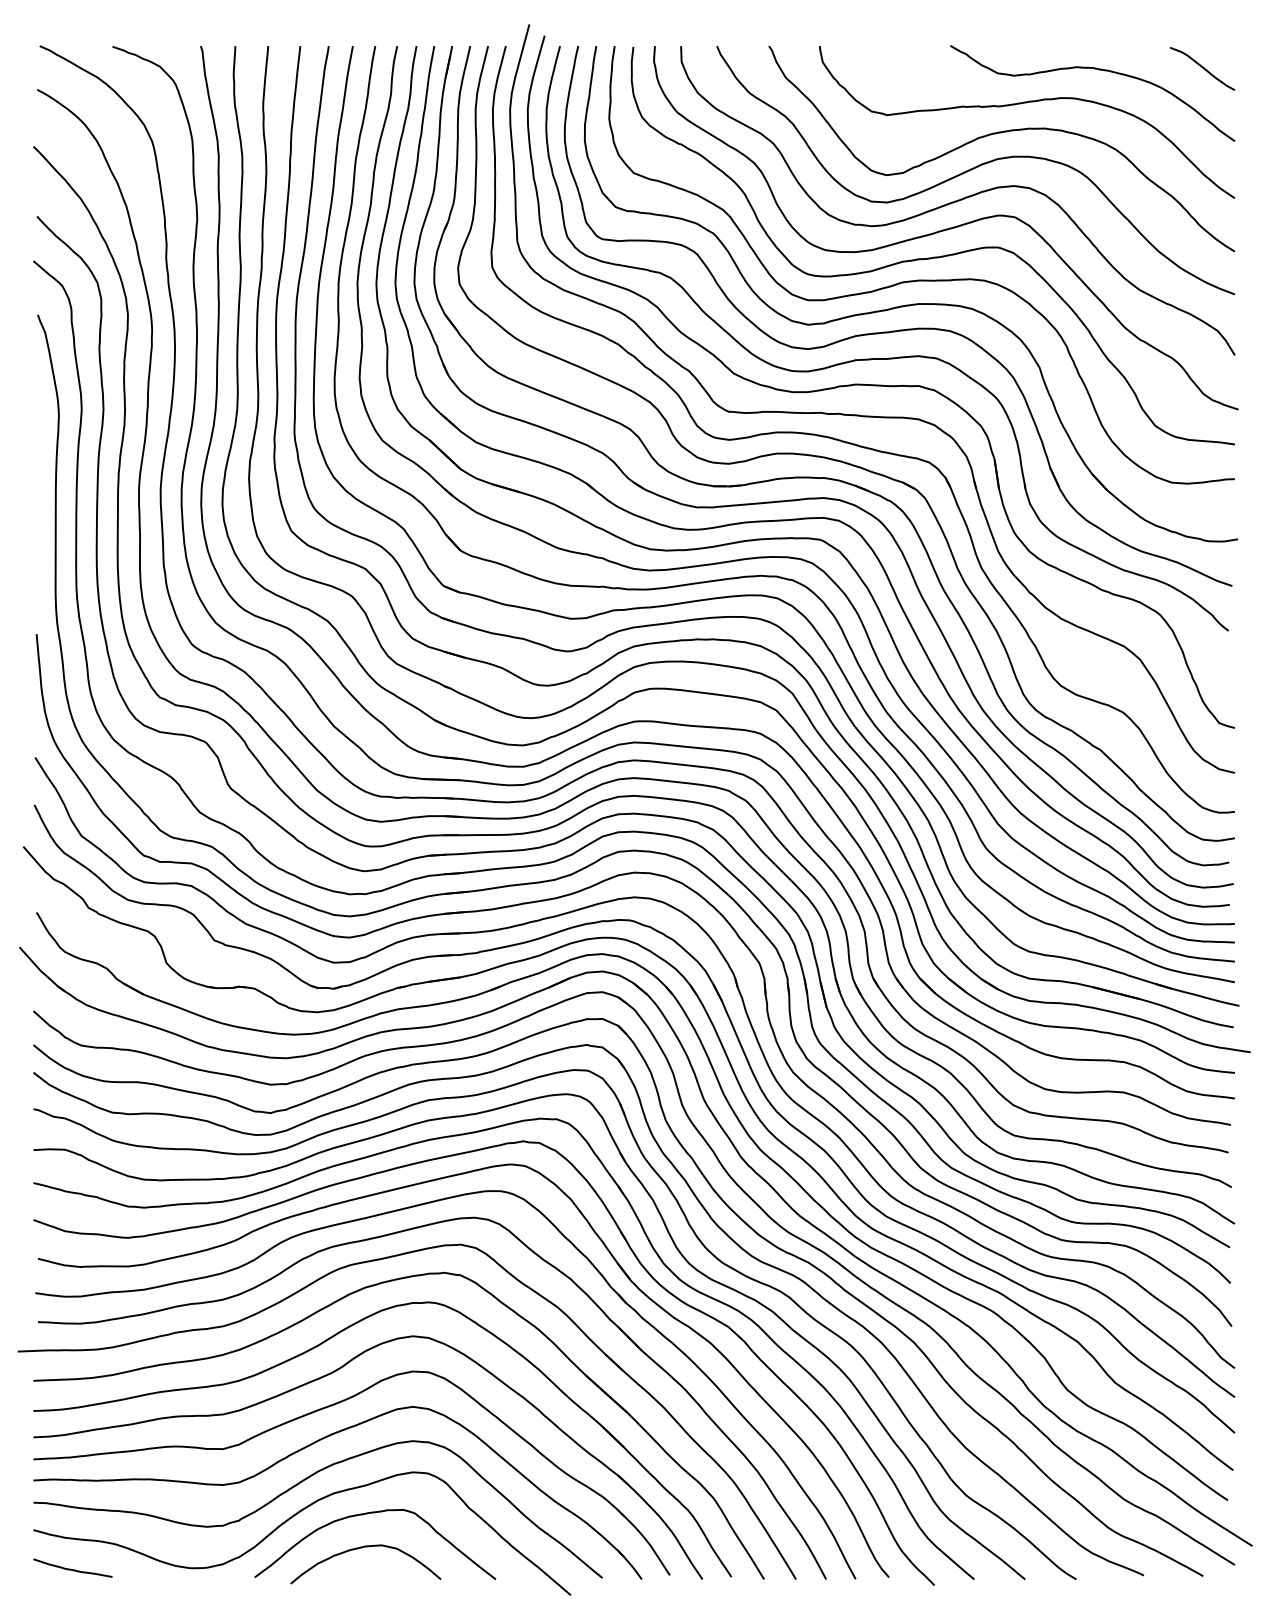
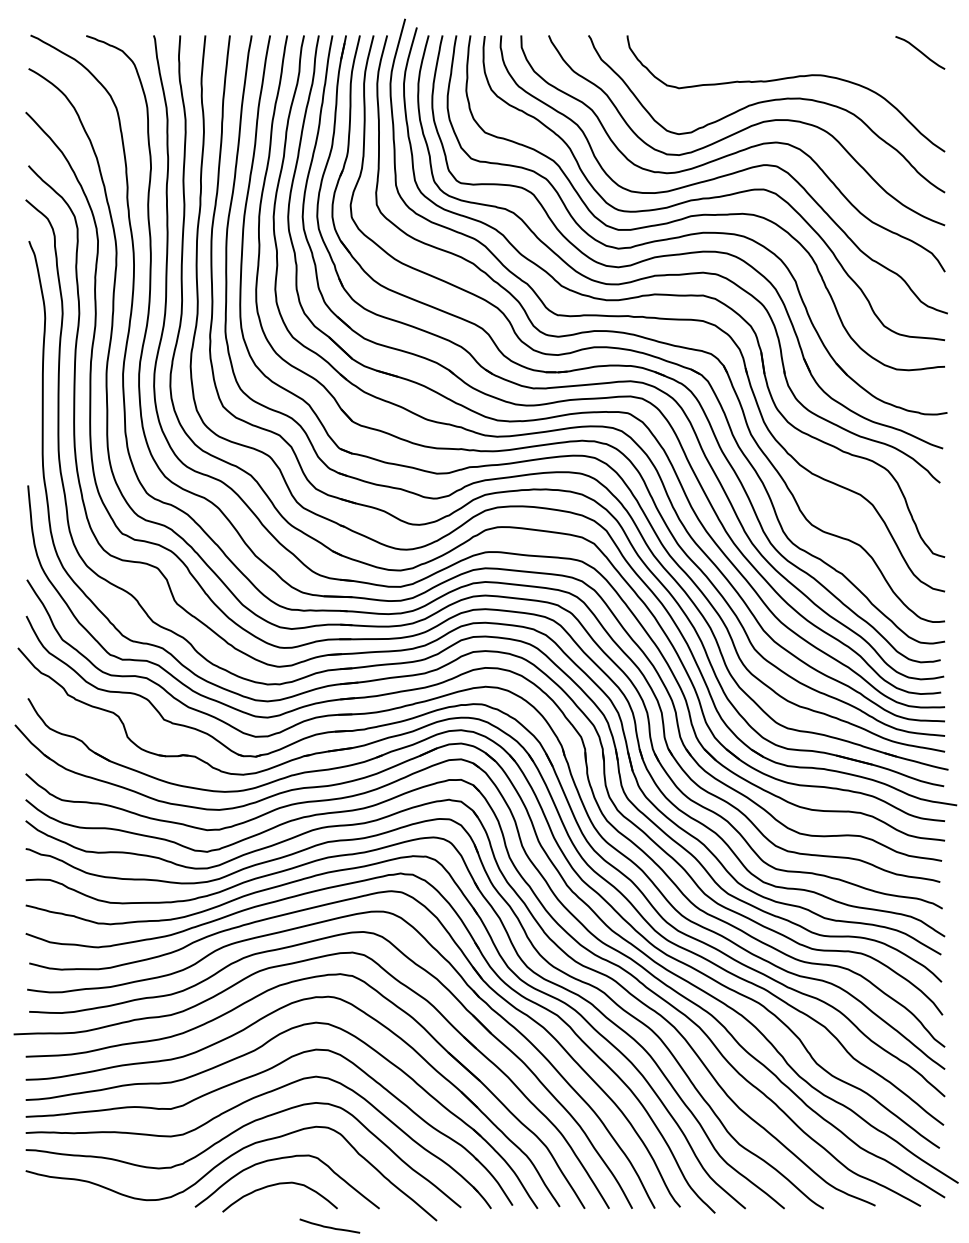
curve: (1098, 70) -> (840, 54), removed
curve: (72, 1569) -> (329, 1227), moved

